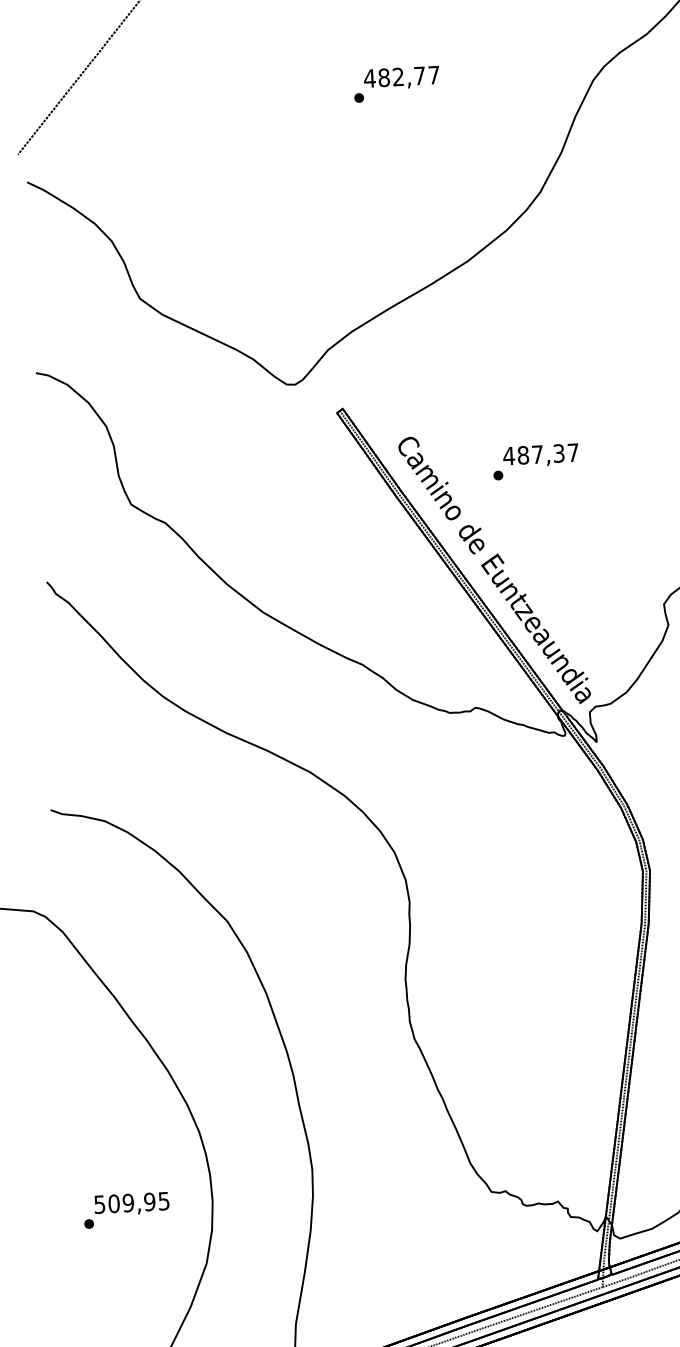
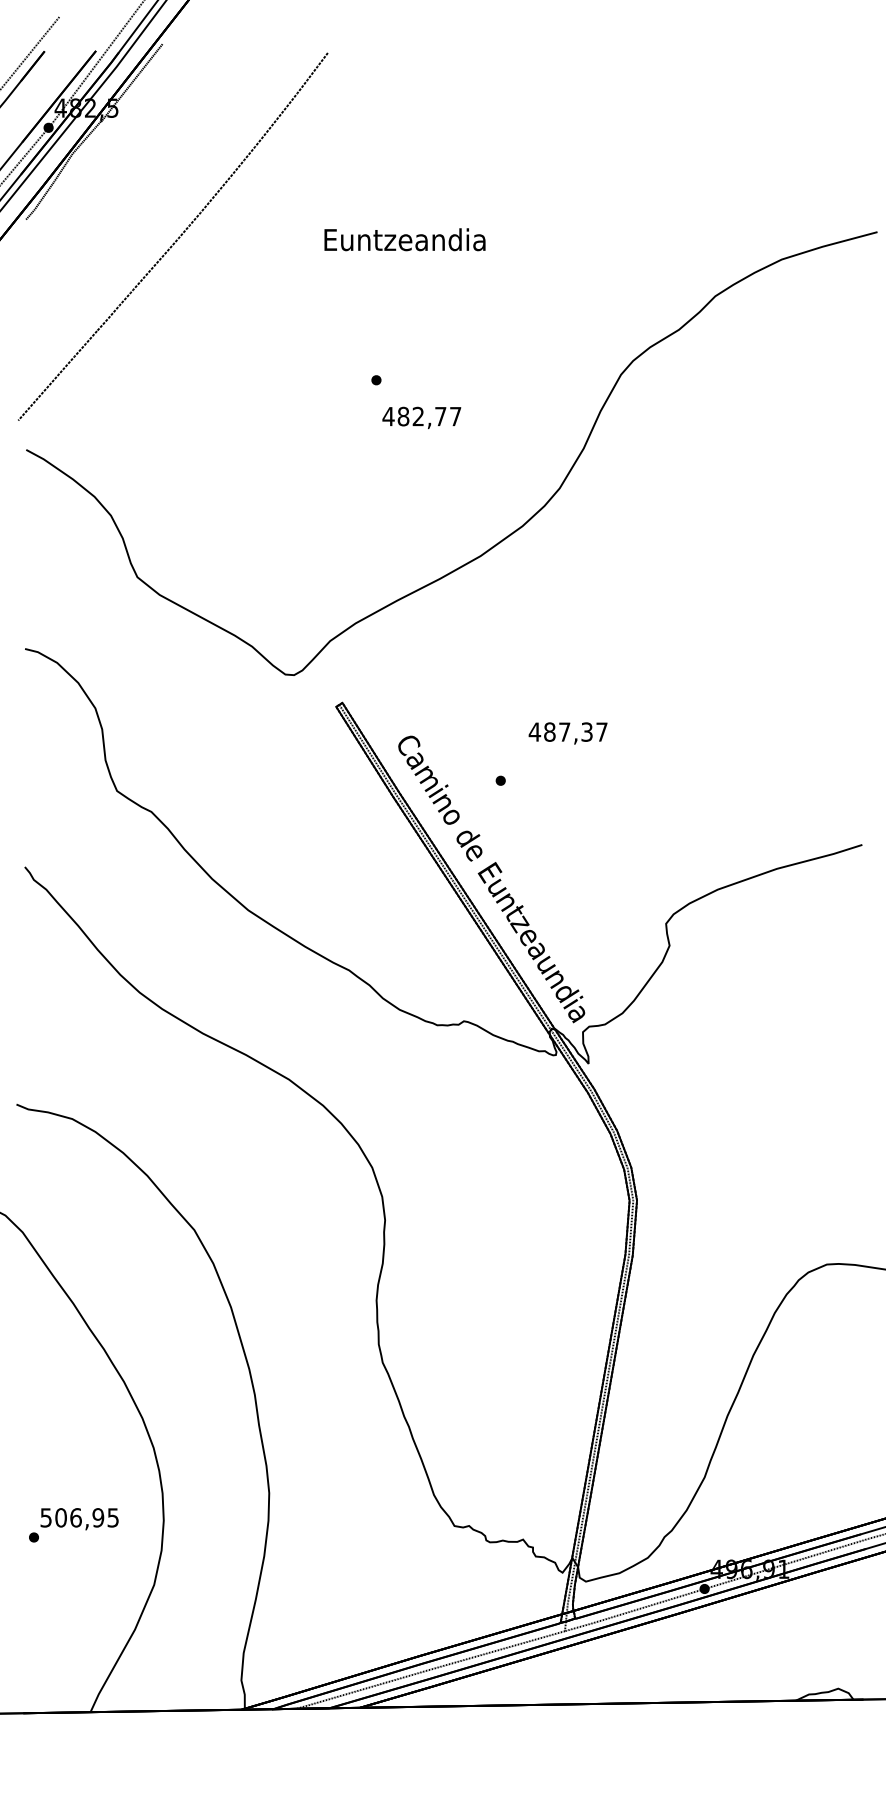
text: (401, 77) -> (421, 417), moved
text: (540, 455) -> (567, 733), moved
text: (127, 1202) -> (75, 1517), 509,95 -> 506,95

